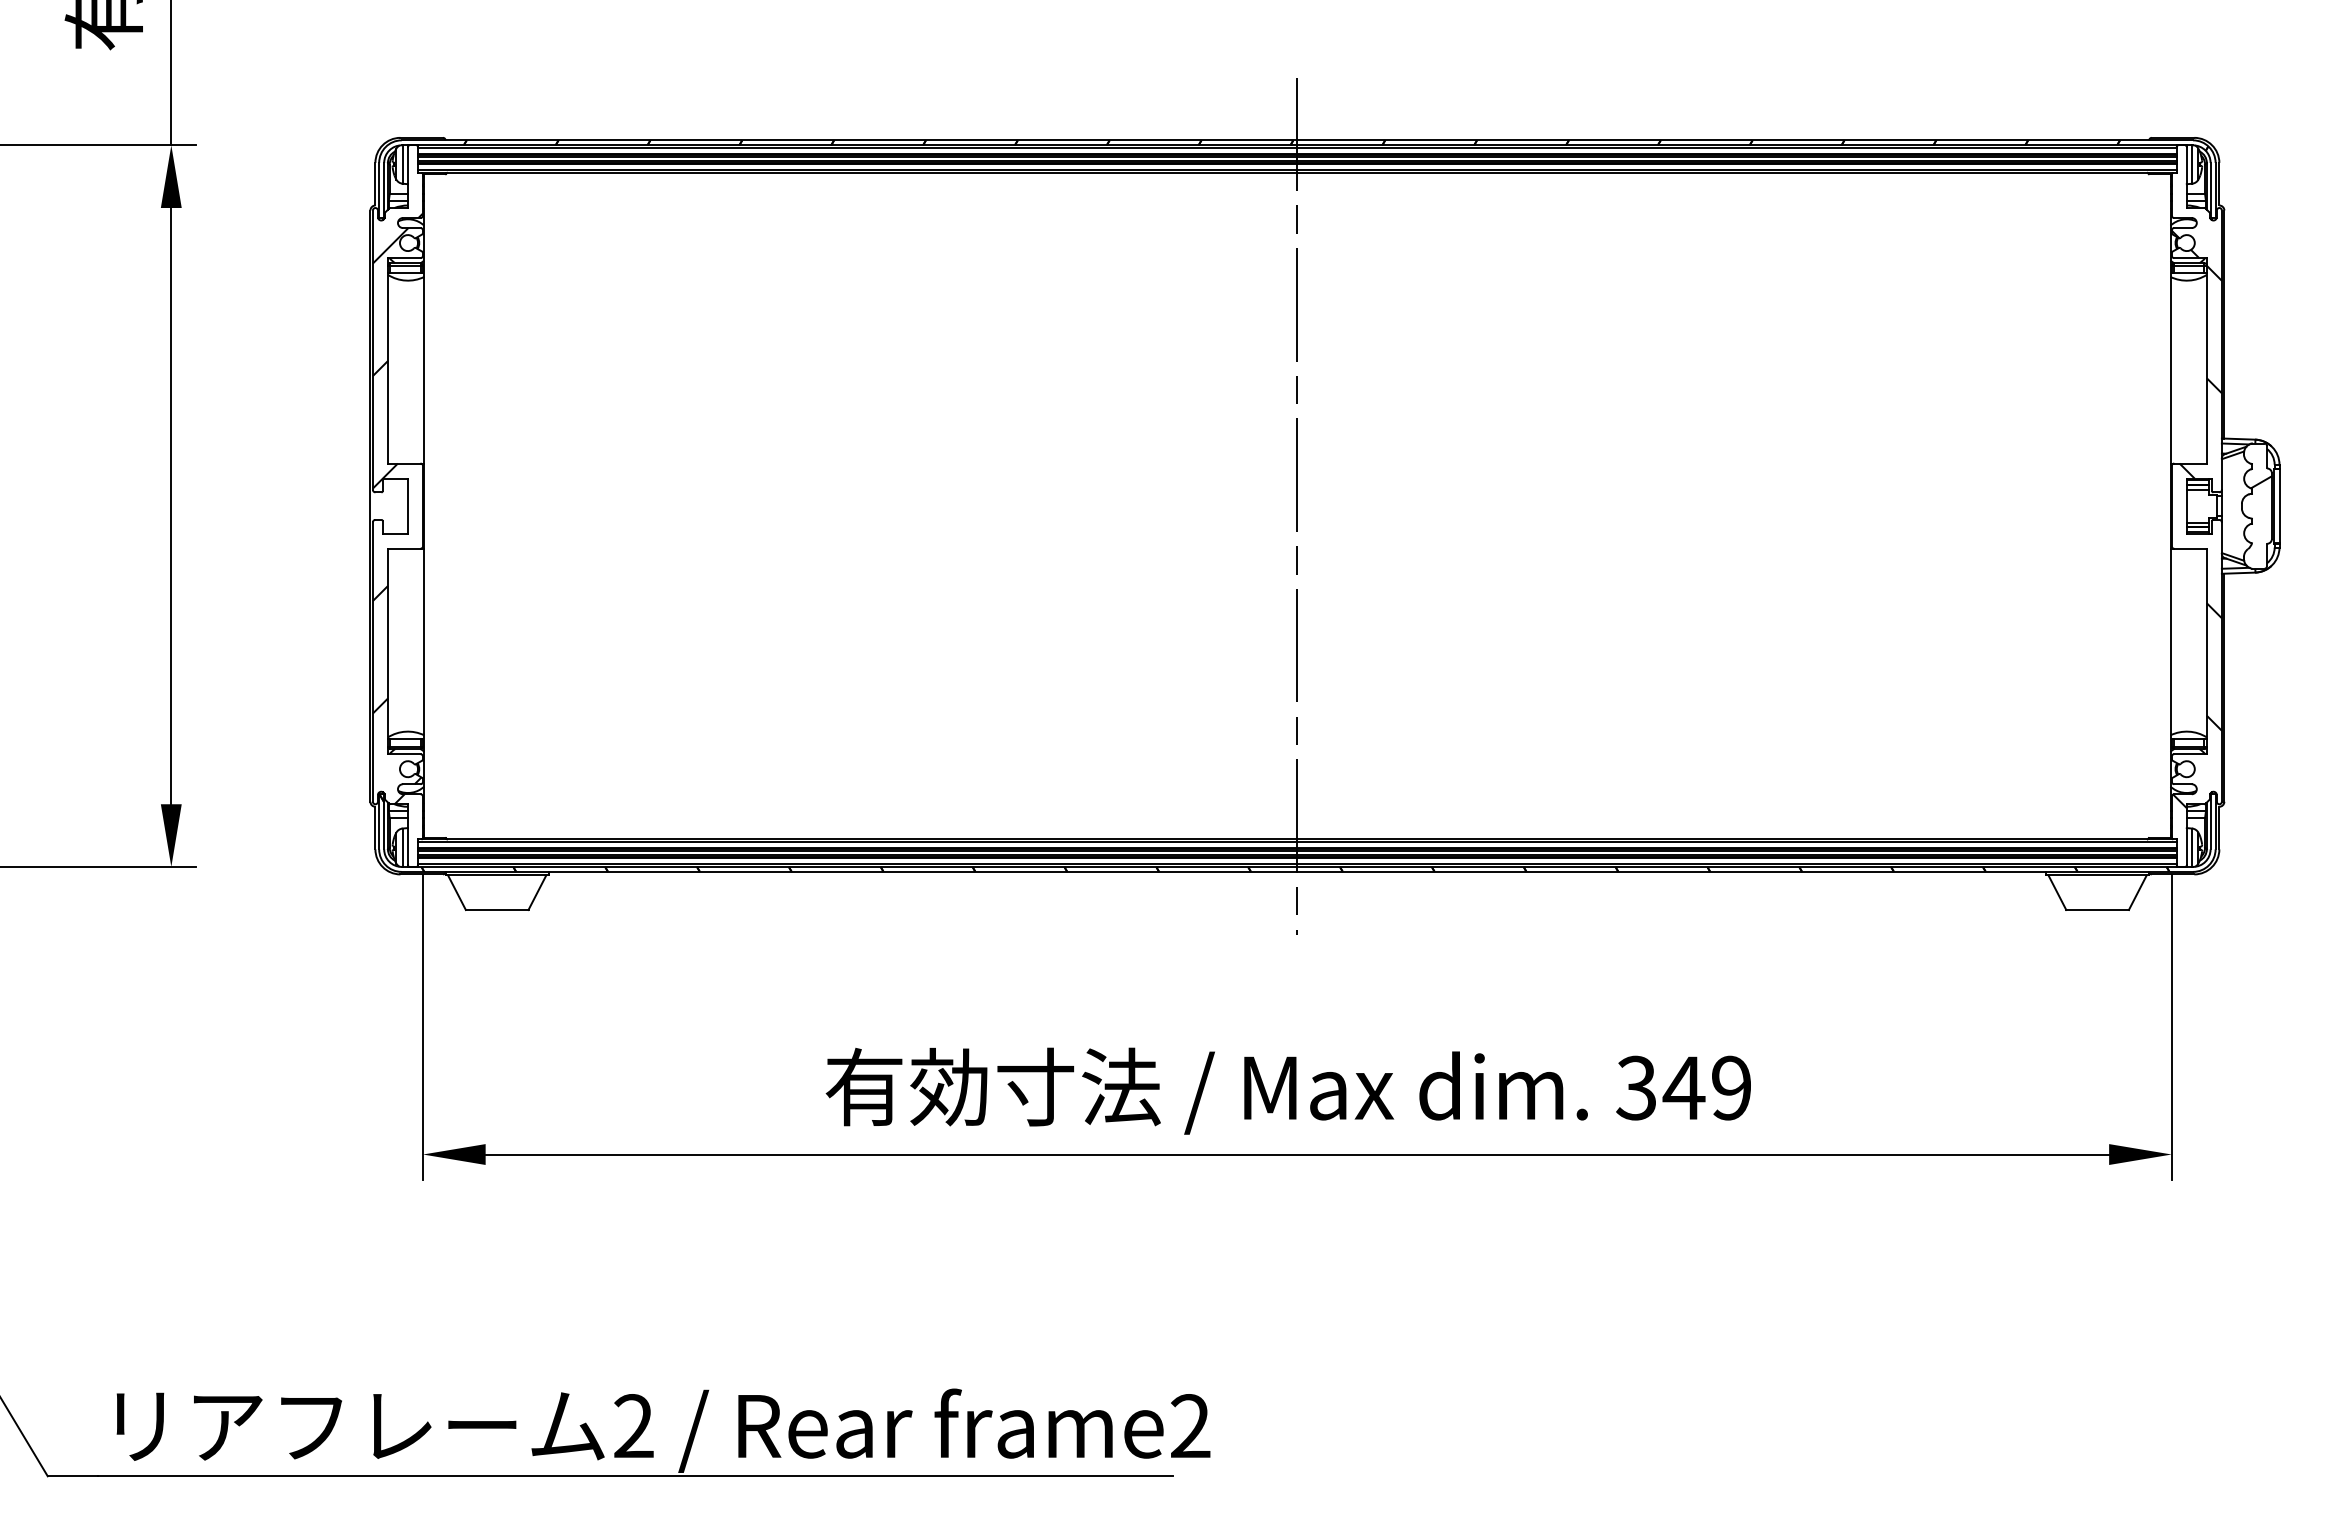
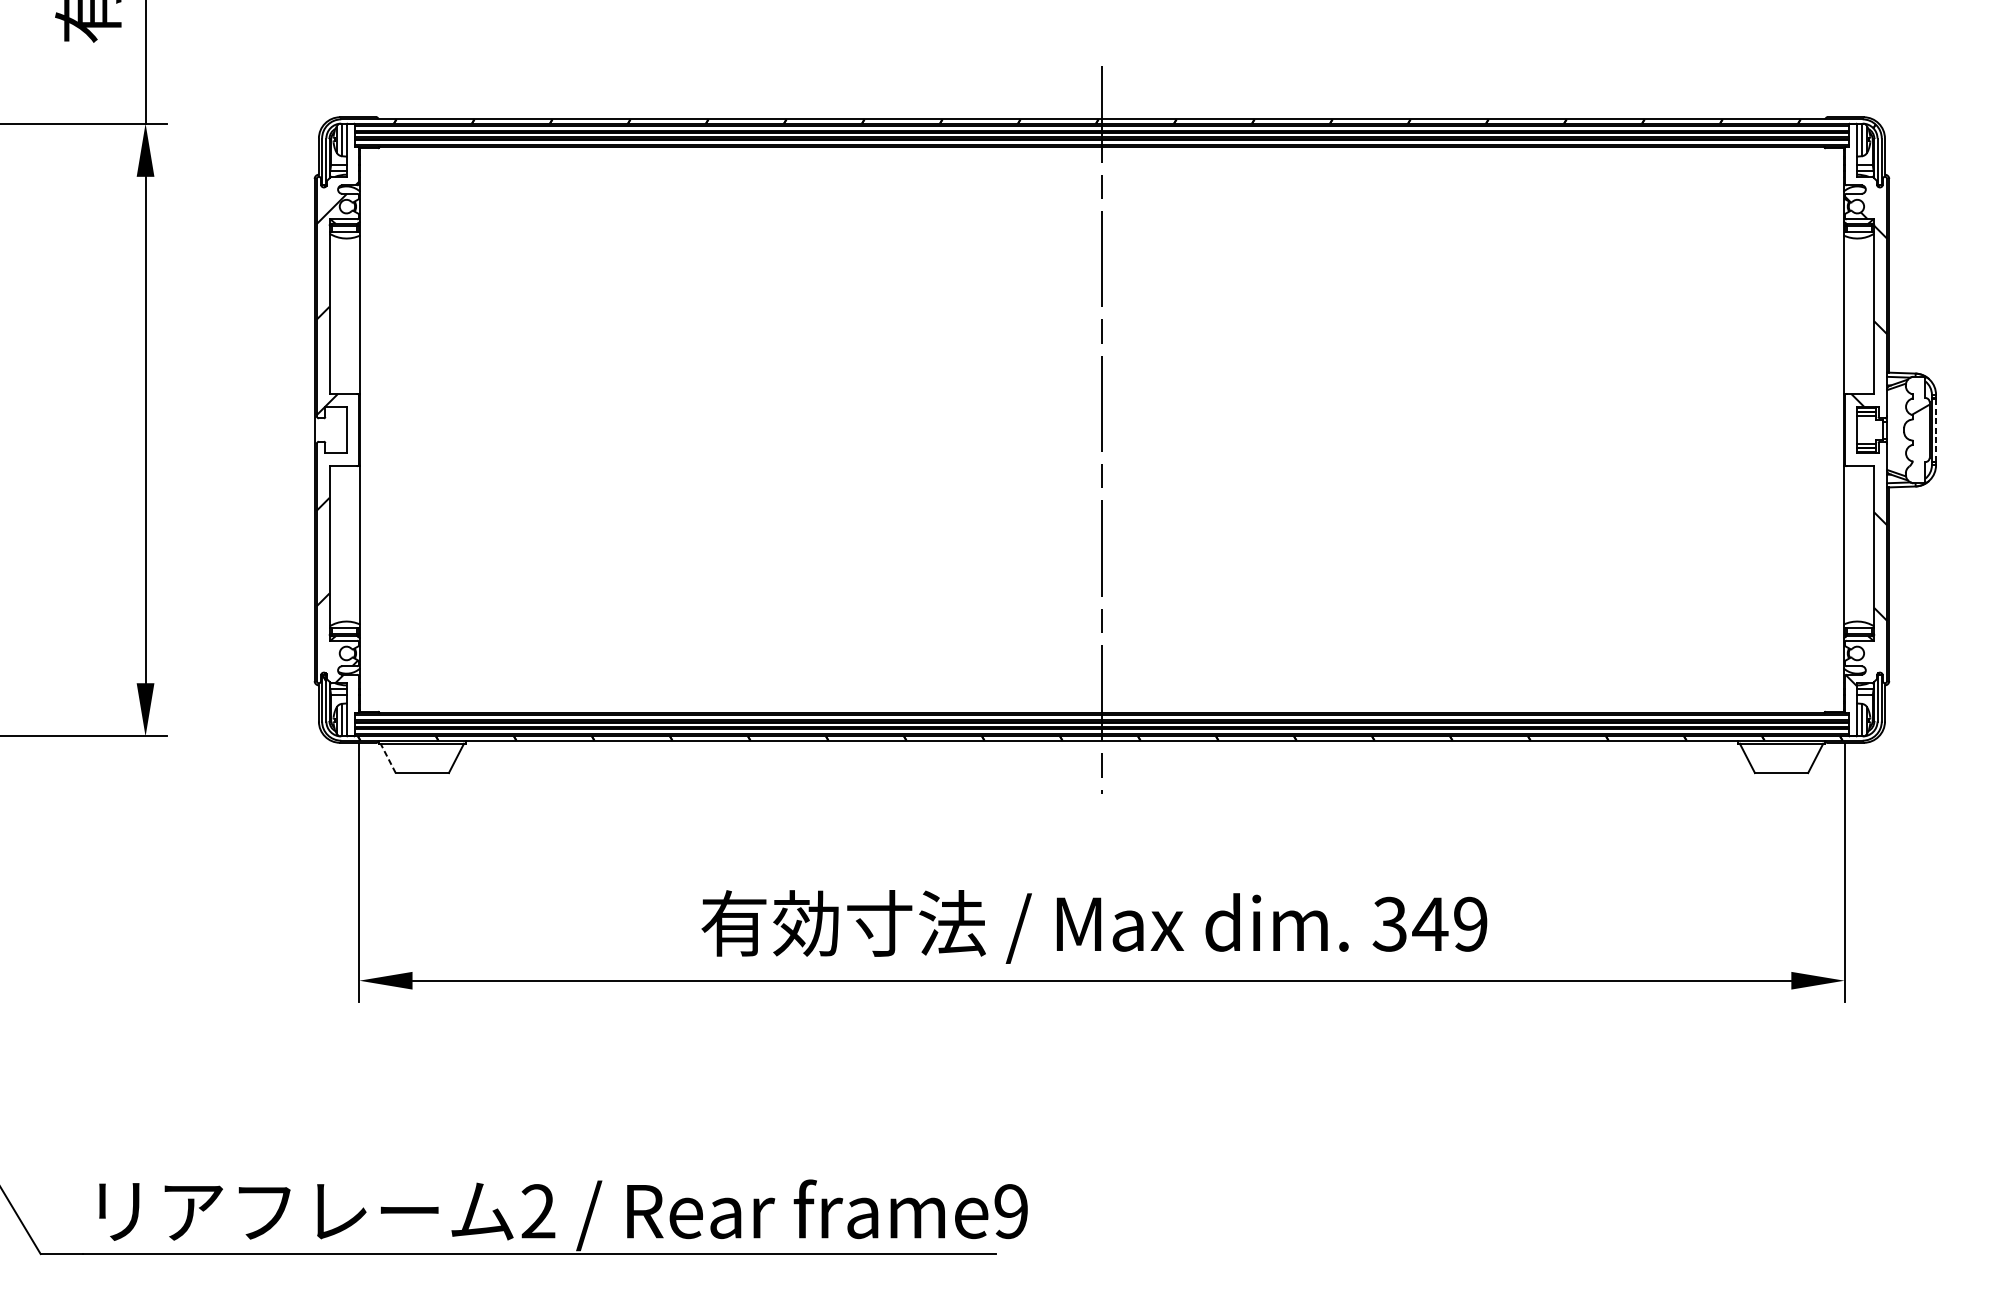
line: (2279, 505) -> (1936, 429), solid -> dashed
line: (456, 892) -> (387, 758), solid -> dashed
text: (1190, 1426) -> (1011, 1211), frame2 -> frame9

